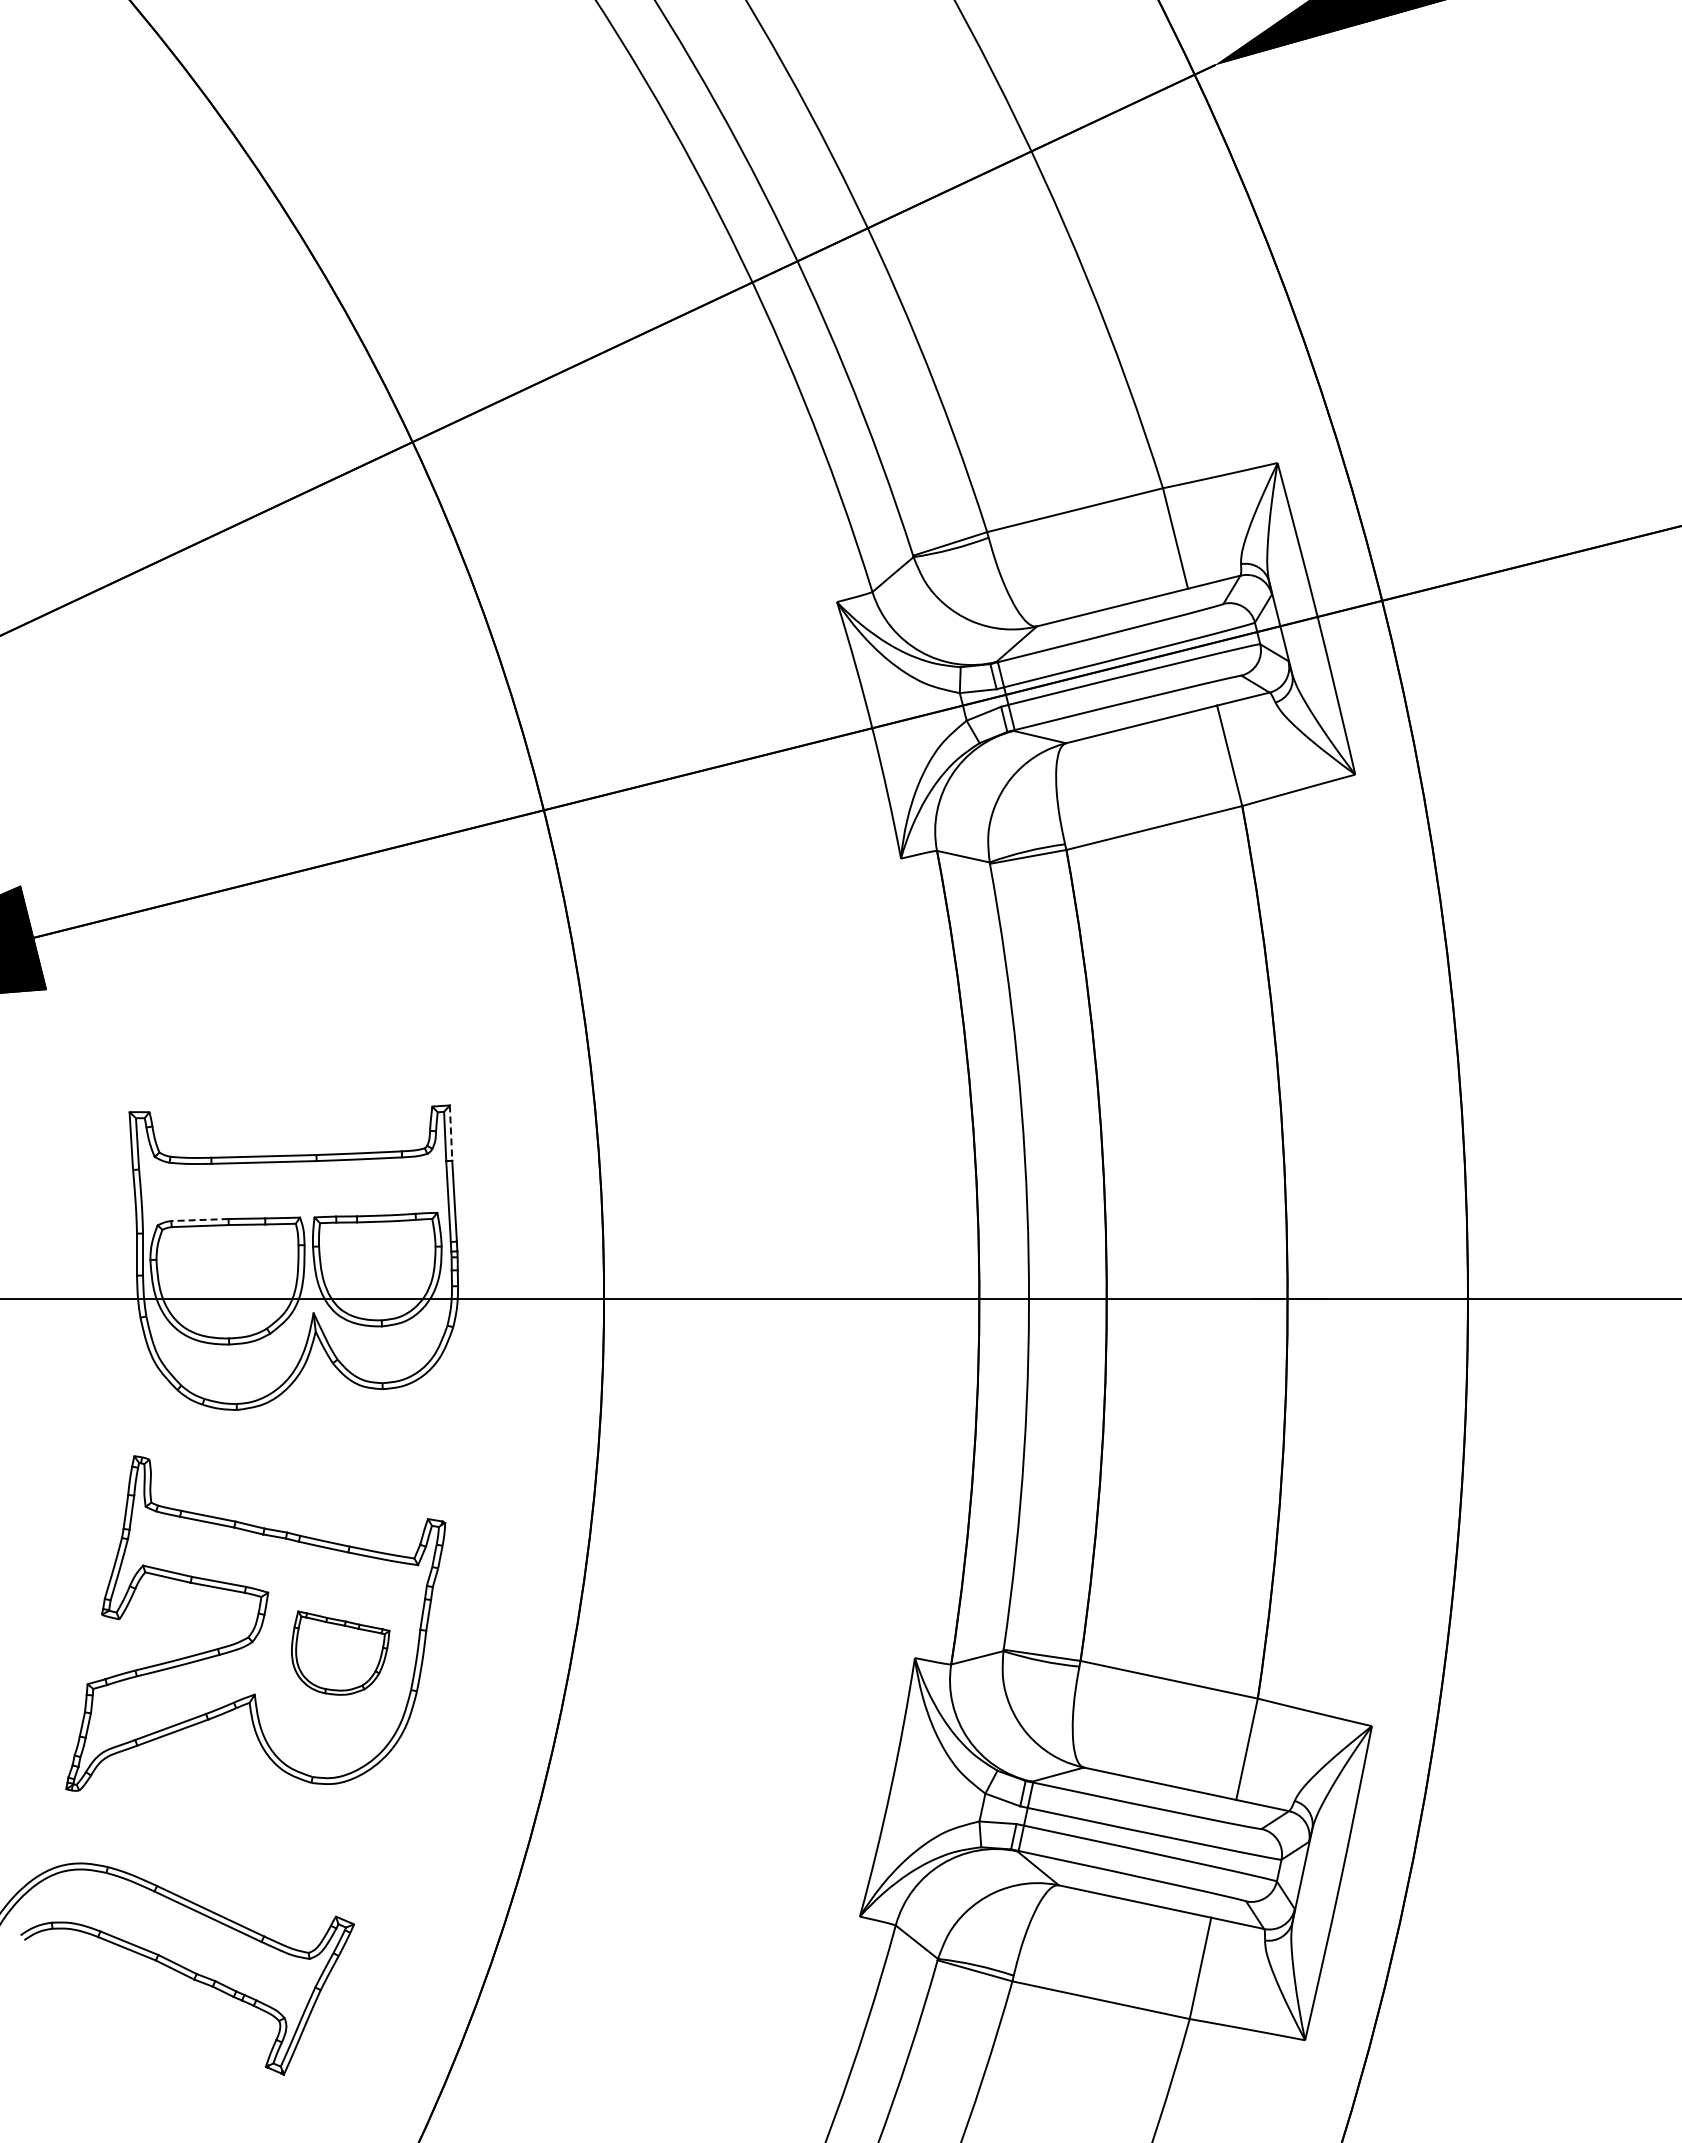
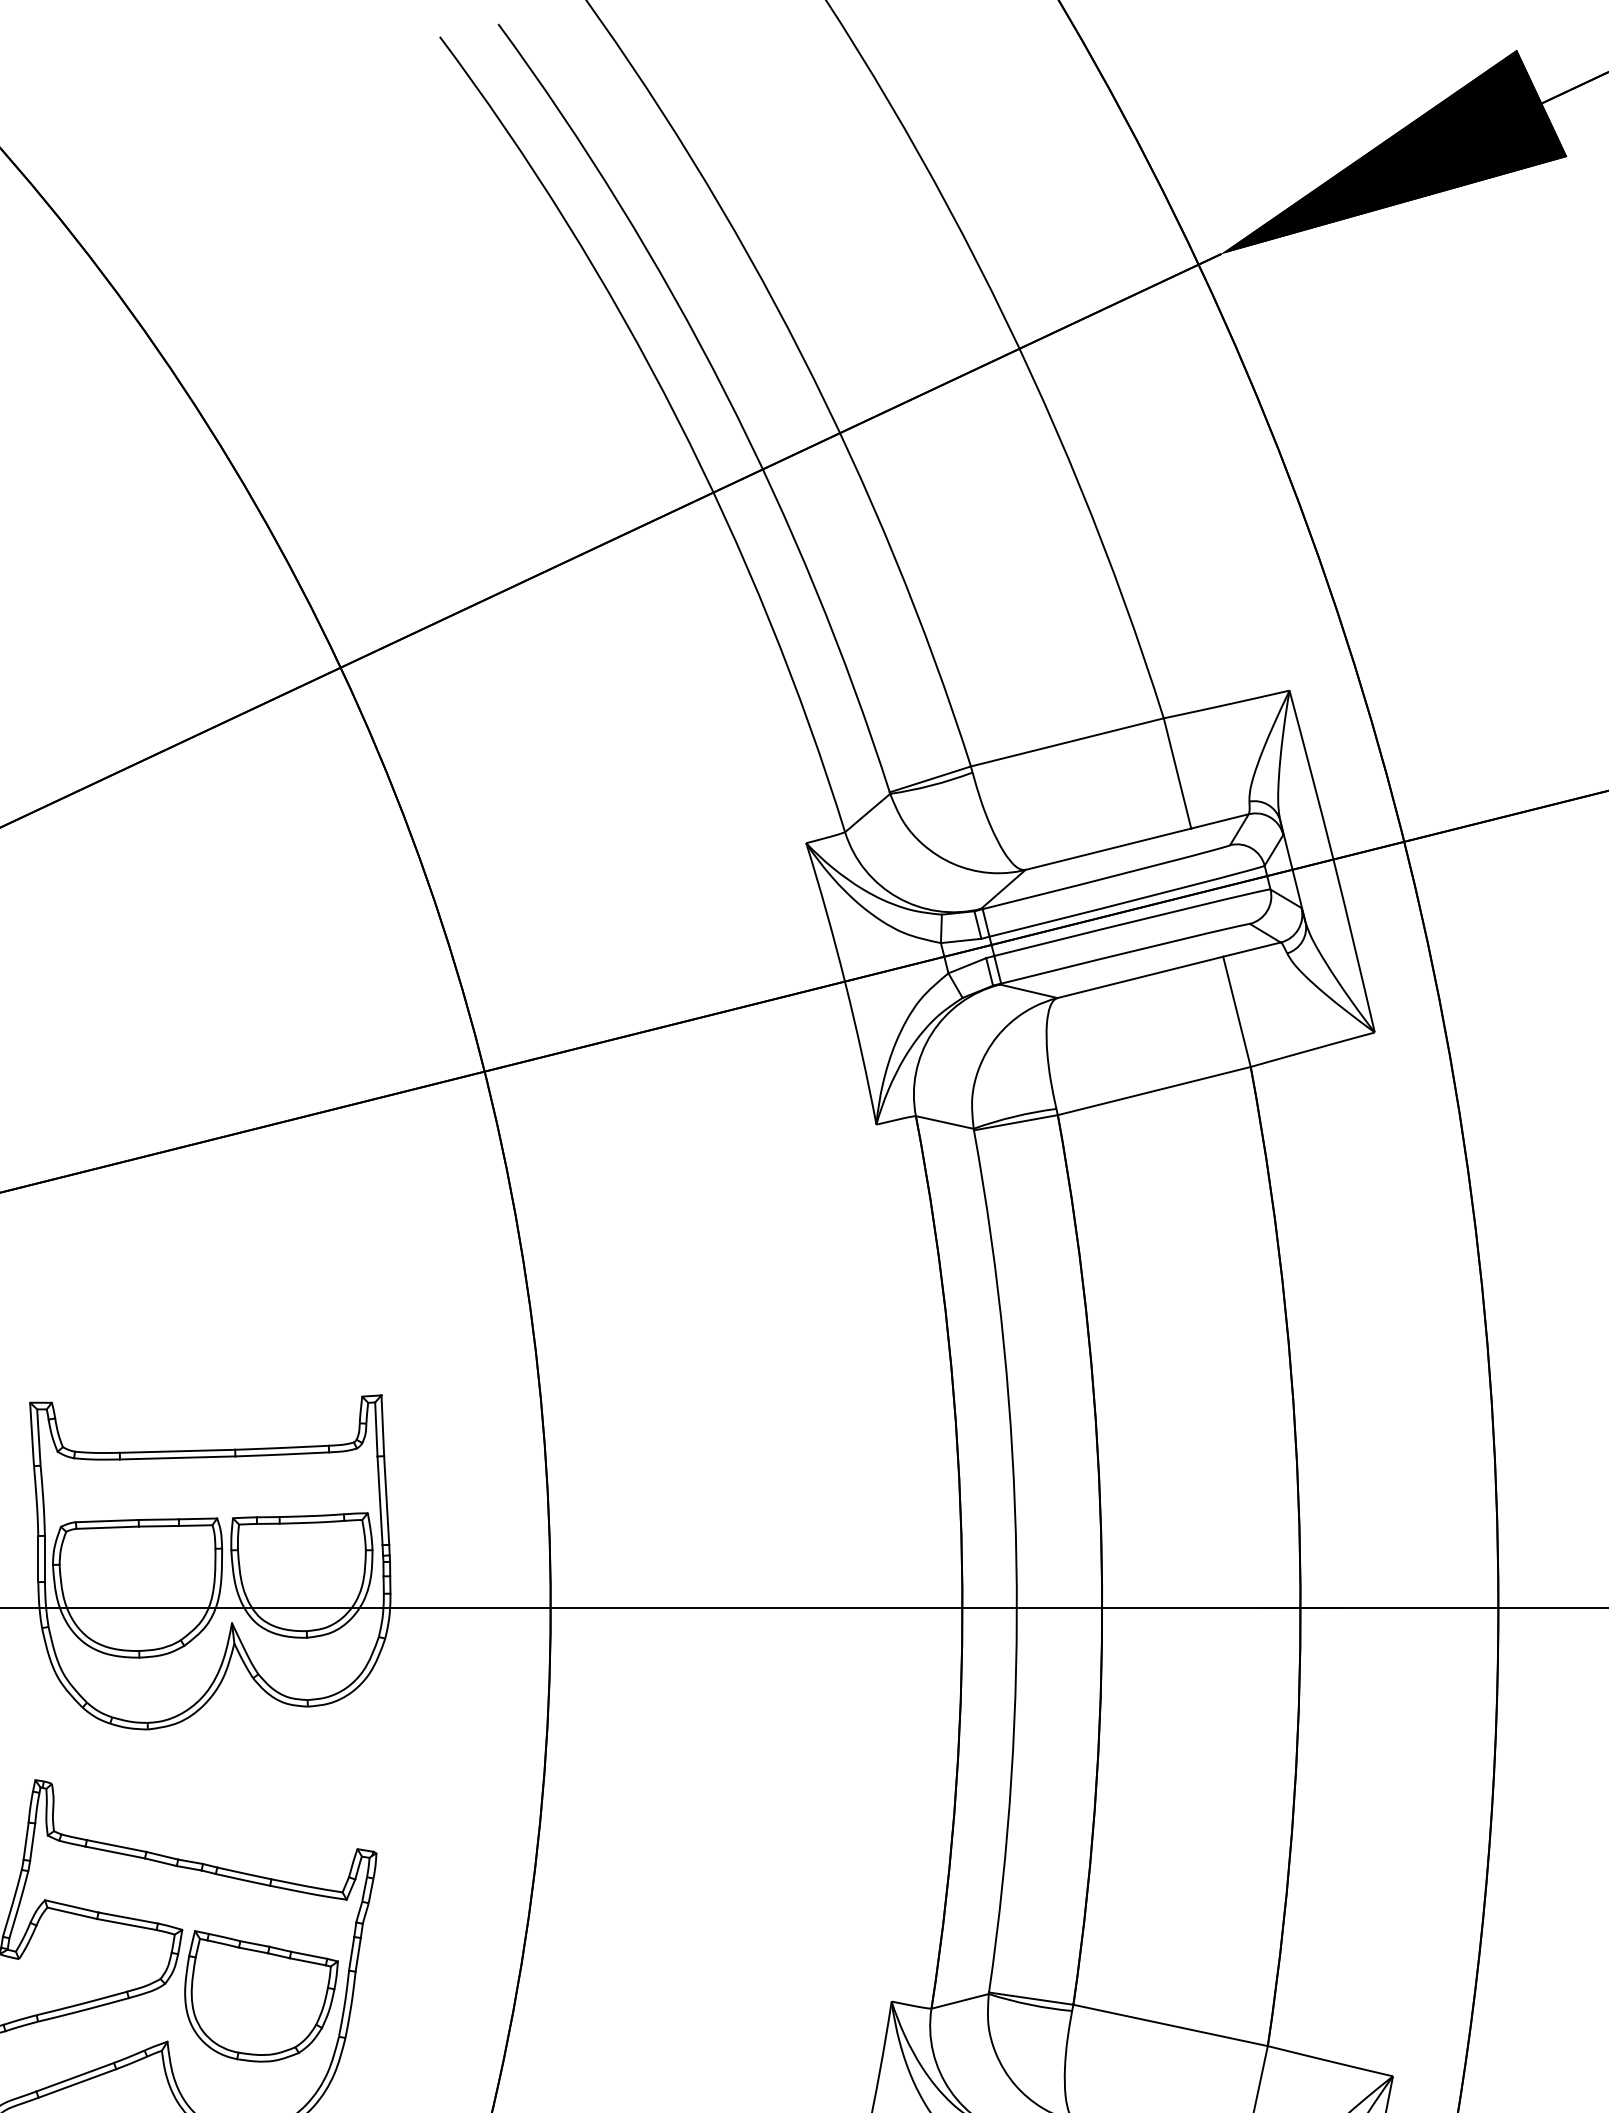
line: (451, 1133) -> (383, 1426), dashed -> solid
line: (199, 1220) -> (106, 1521), dashed -> solid
part: (340, 1652) -> (261, 1995), size x1.43

